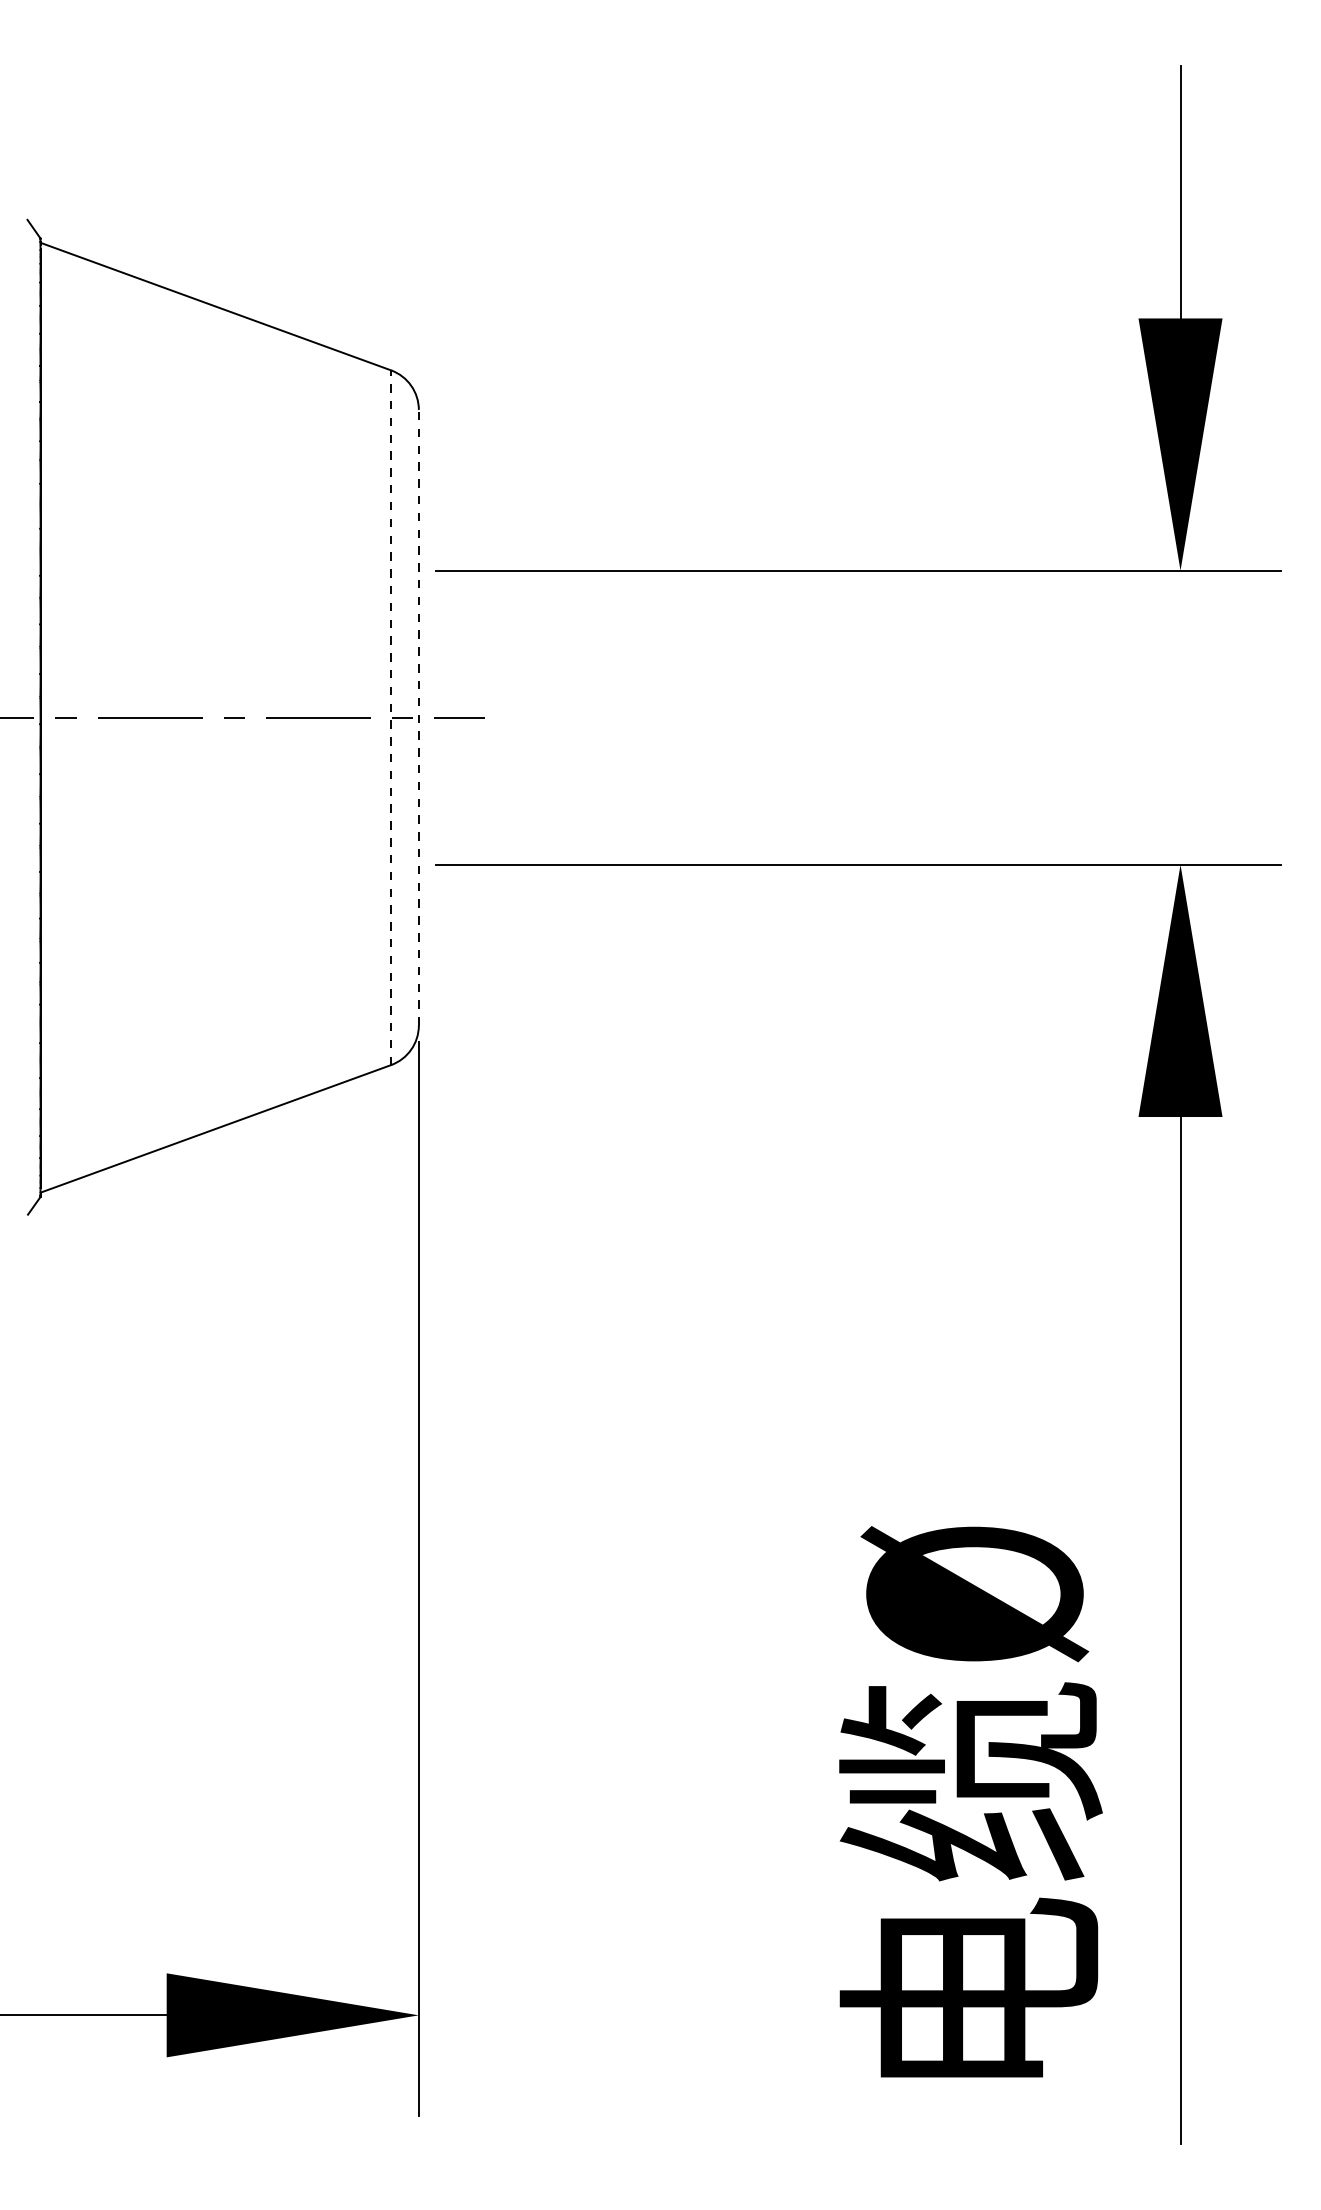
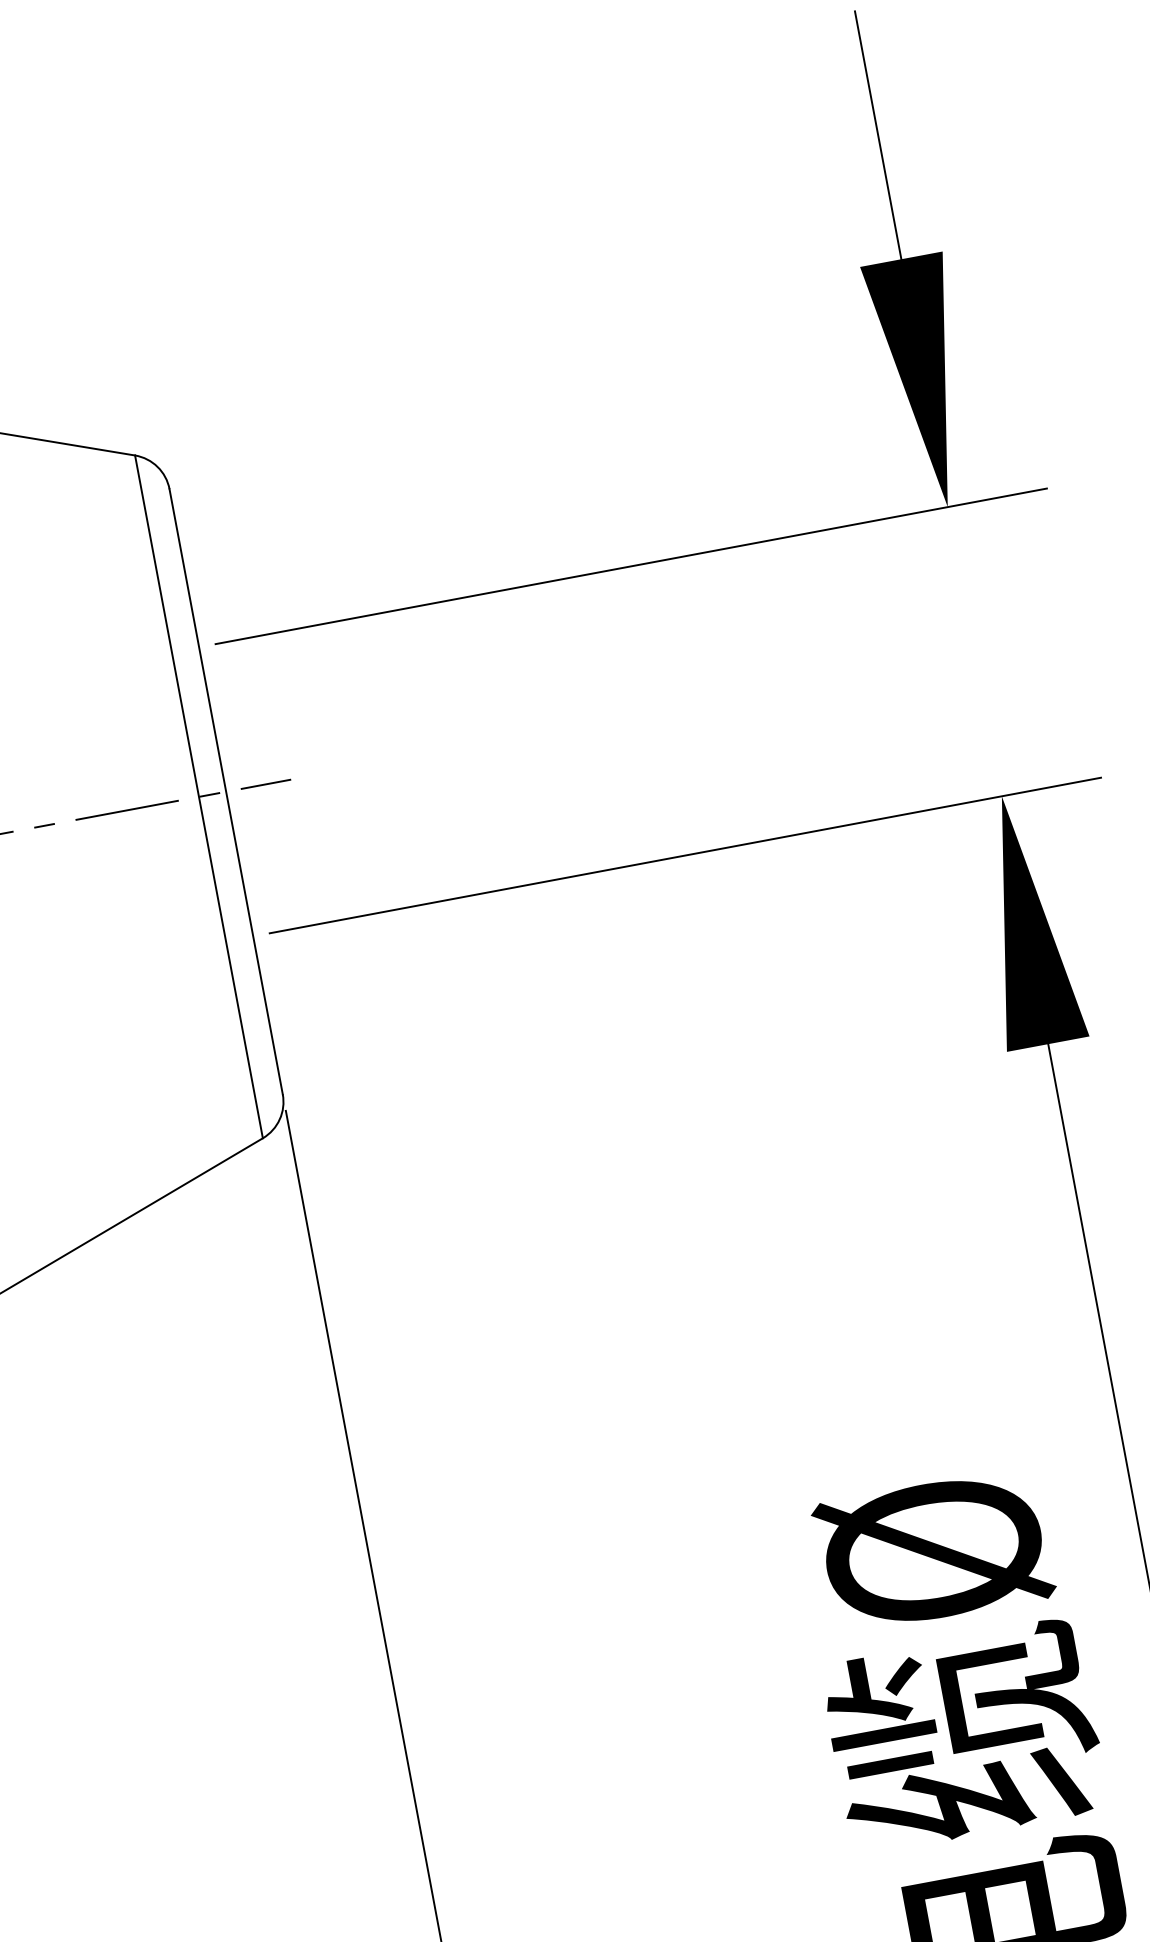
line: (391, 717) -> (199, 796), dashed -> solid
line: (418, 717) -> (225, 791), dashed -> solid

